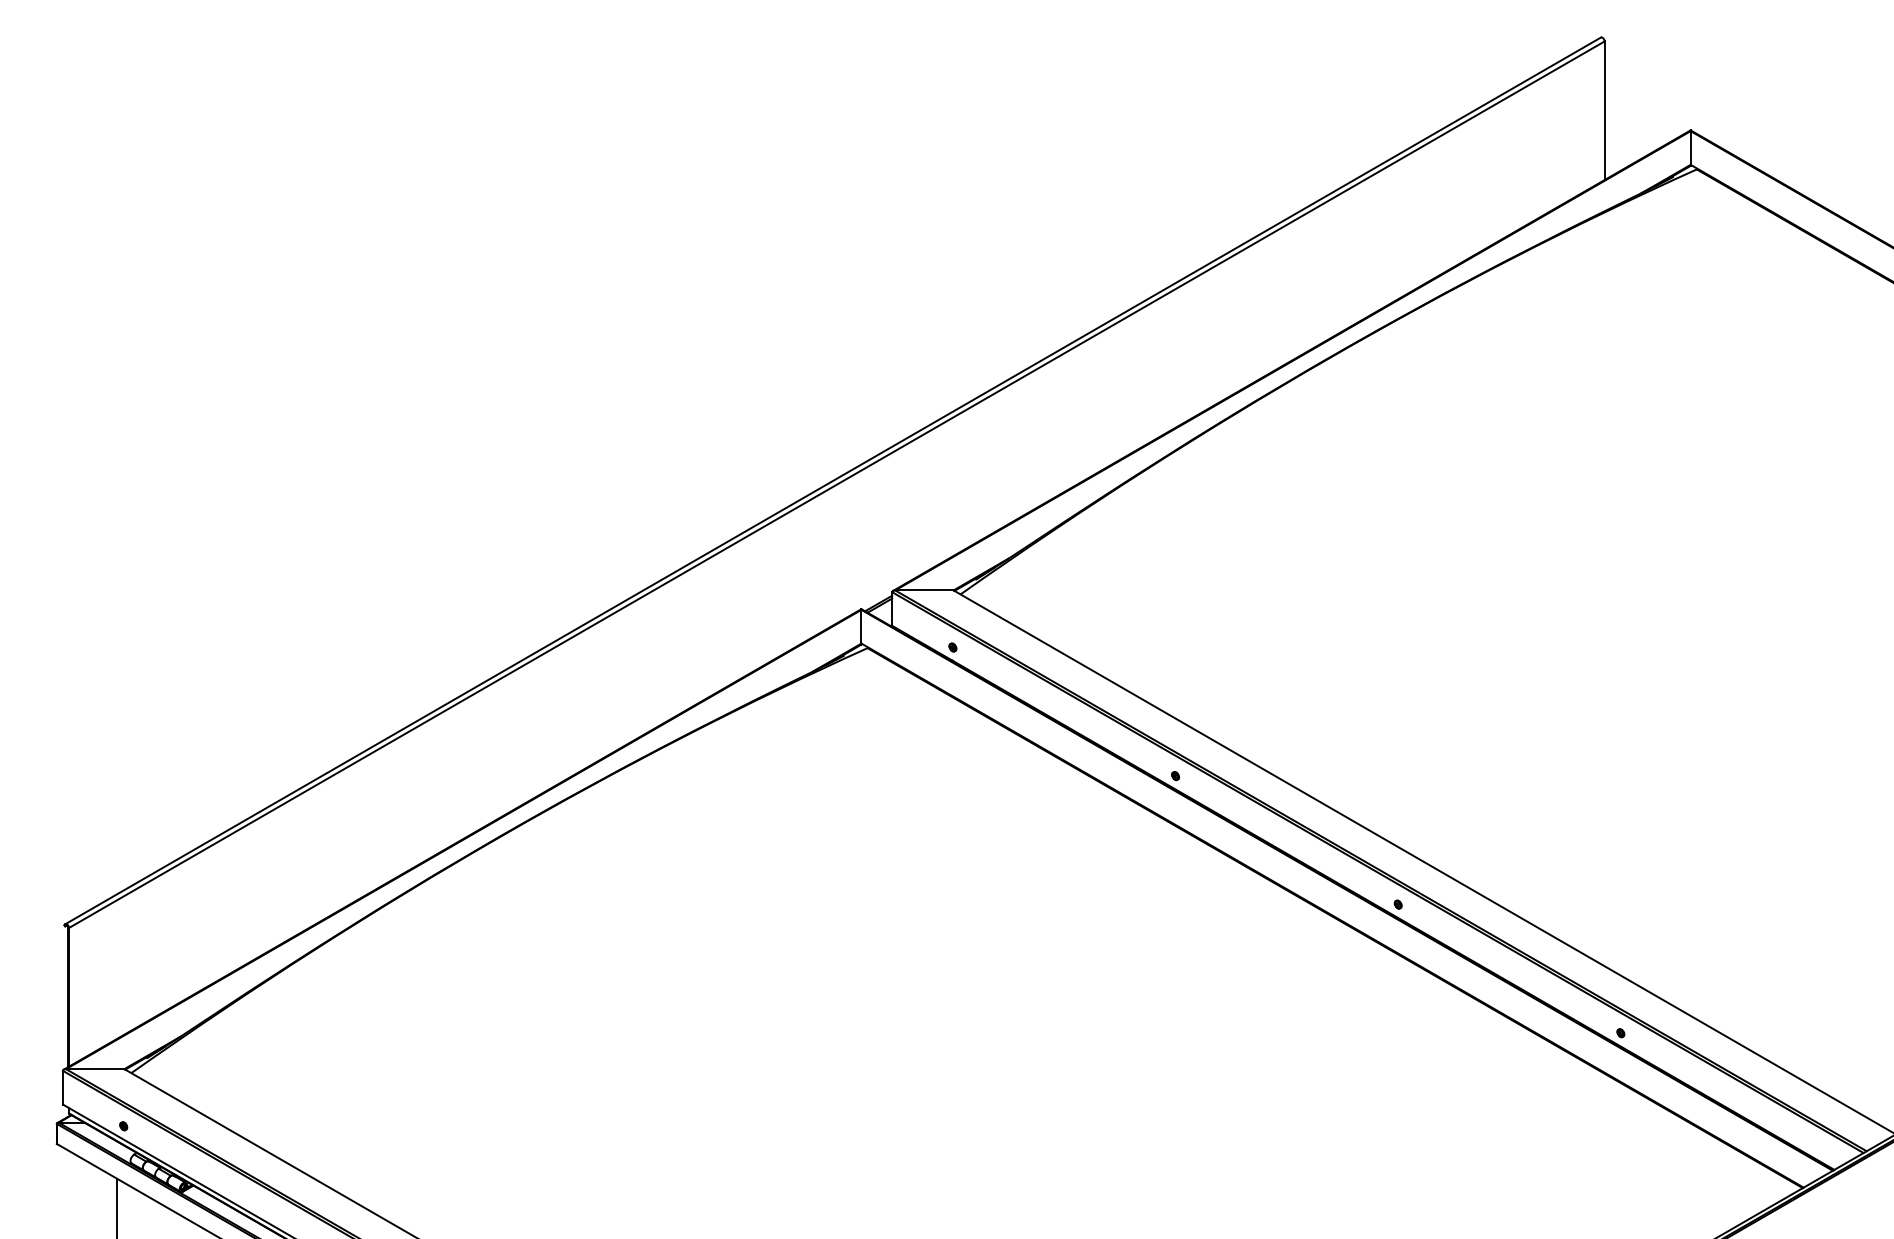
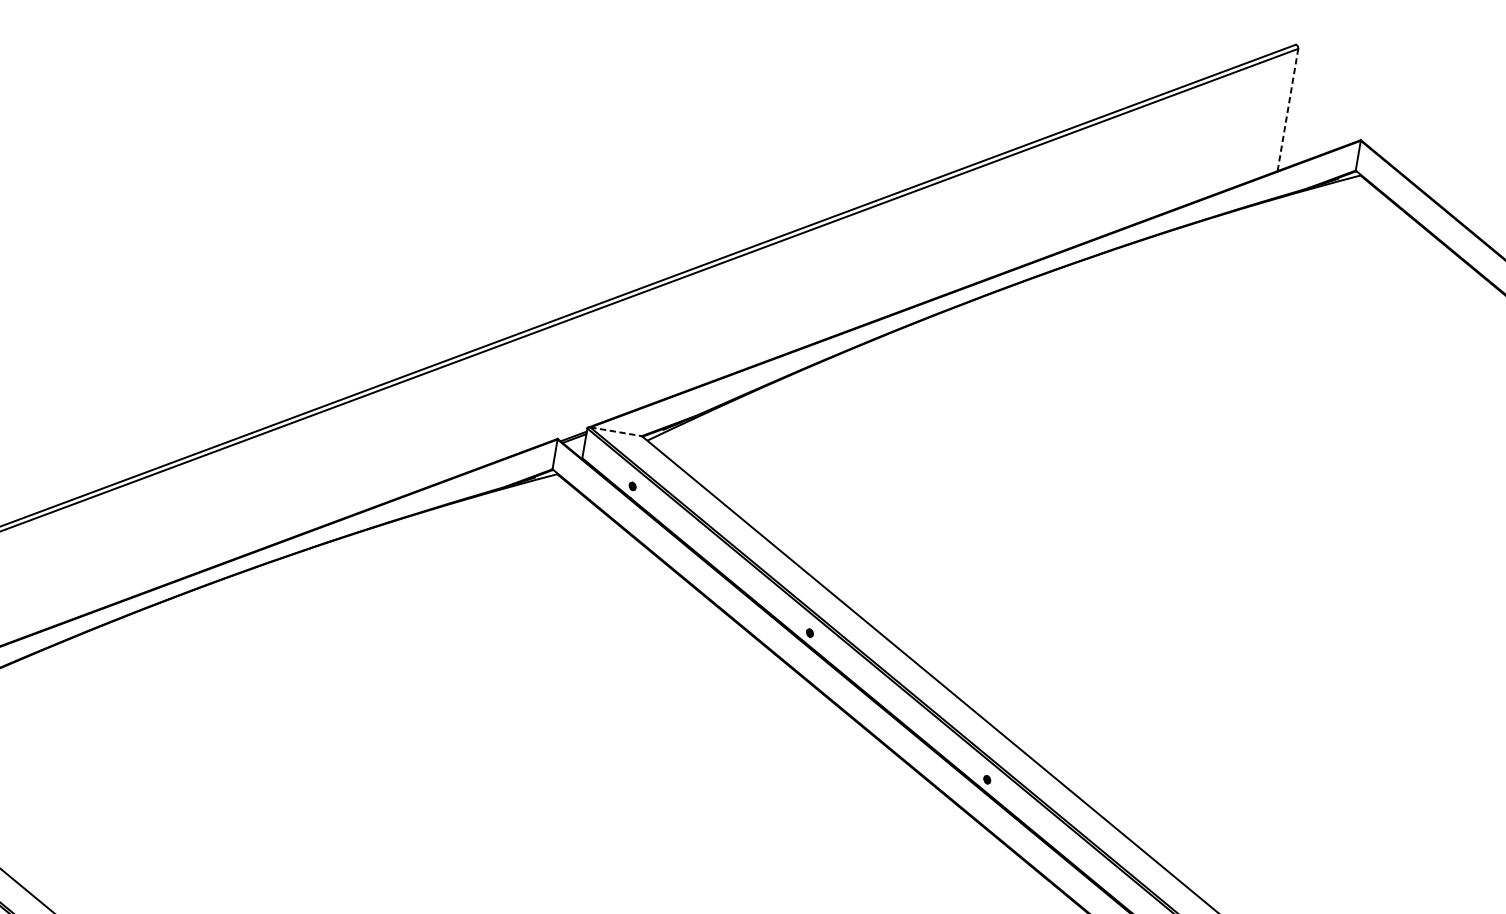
line: (1604, 110) -> (1287, 109), solid -> dashed
line: (924, 590) -> (616, 431), solid -> dashed

